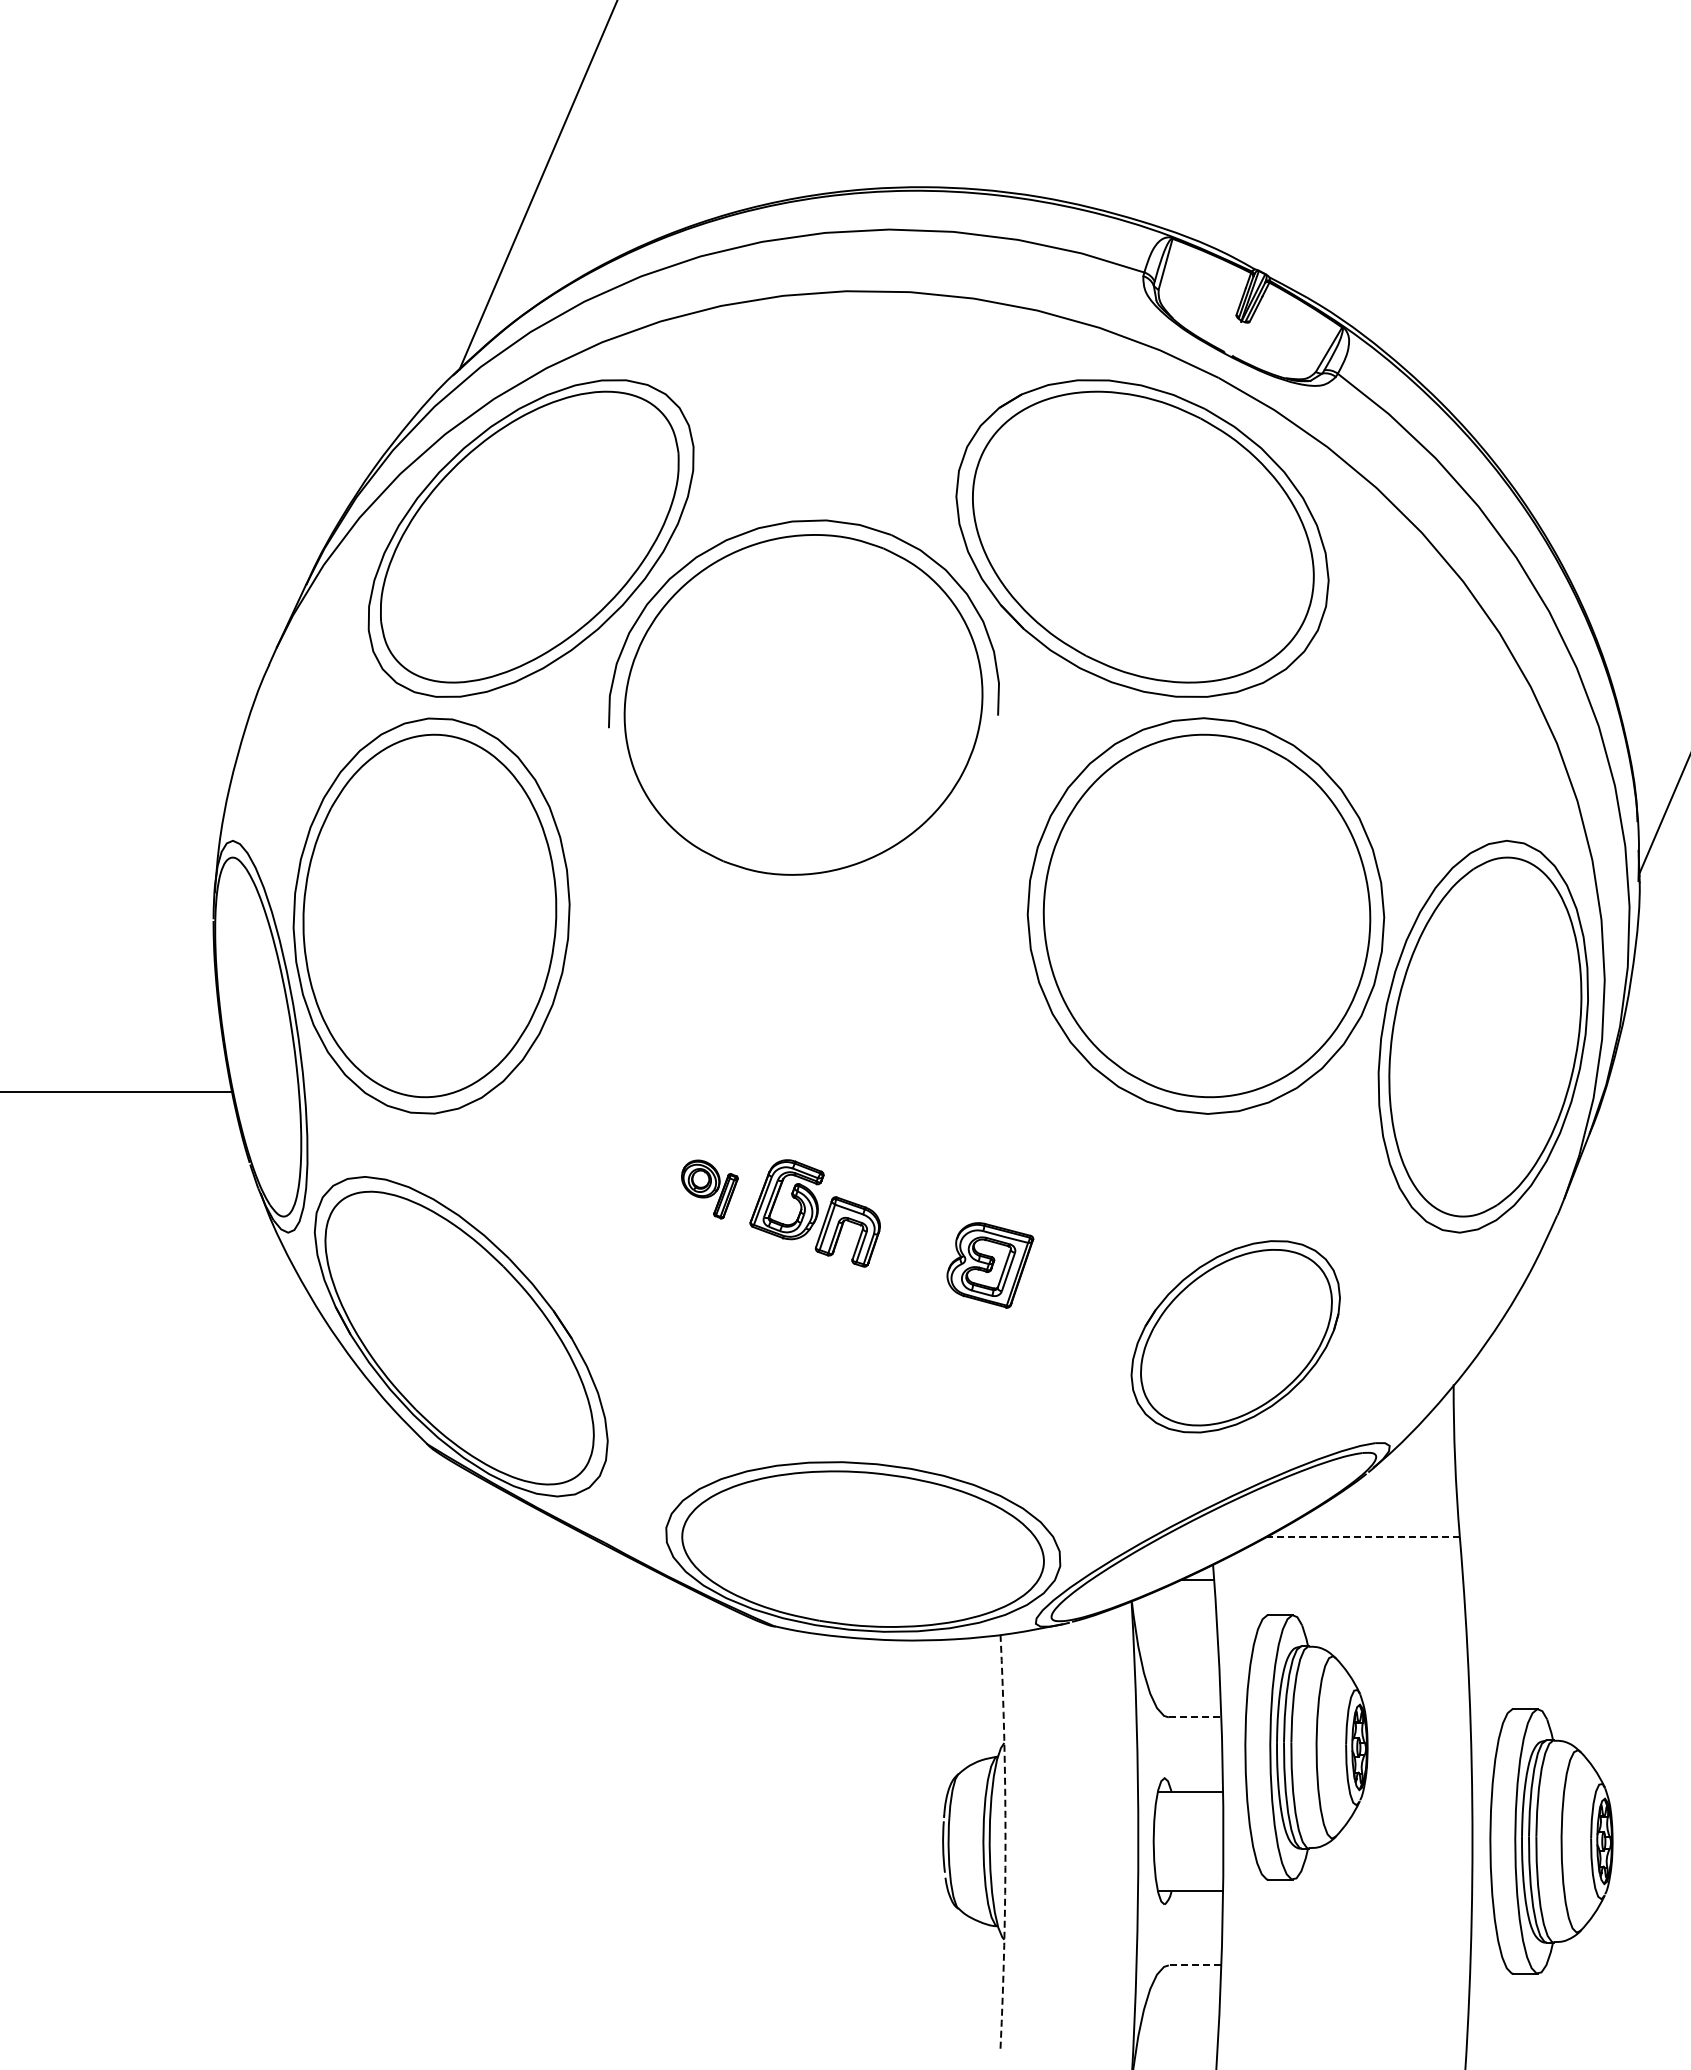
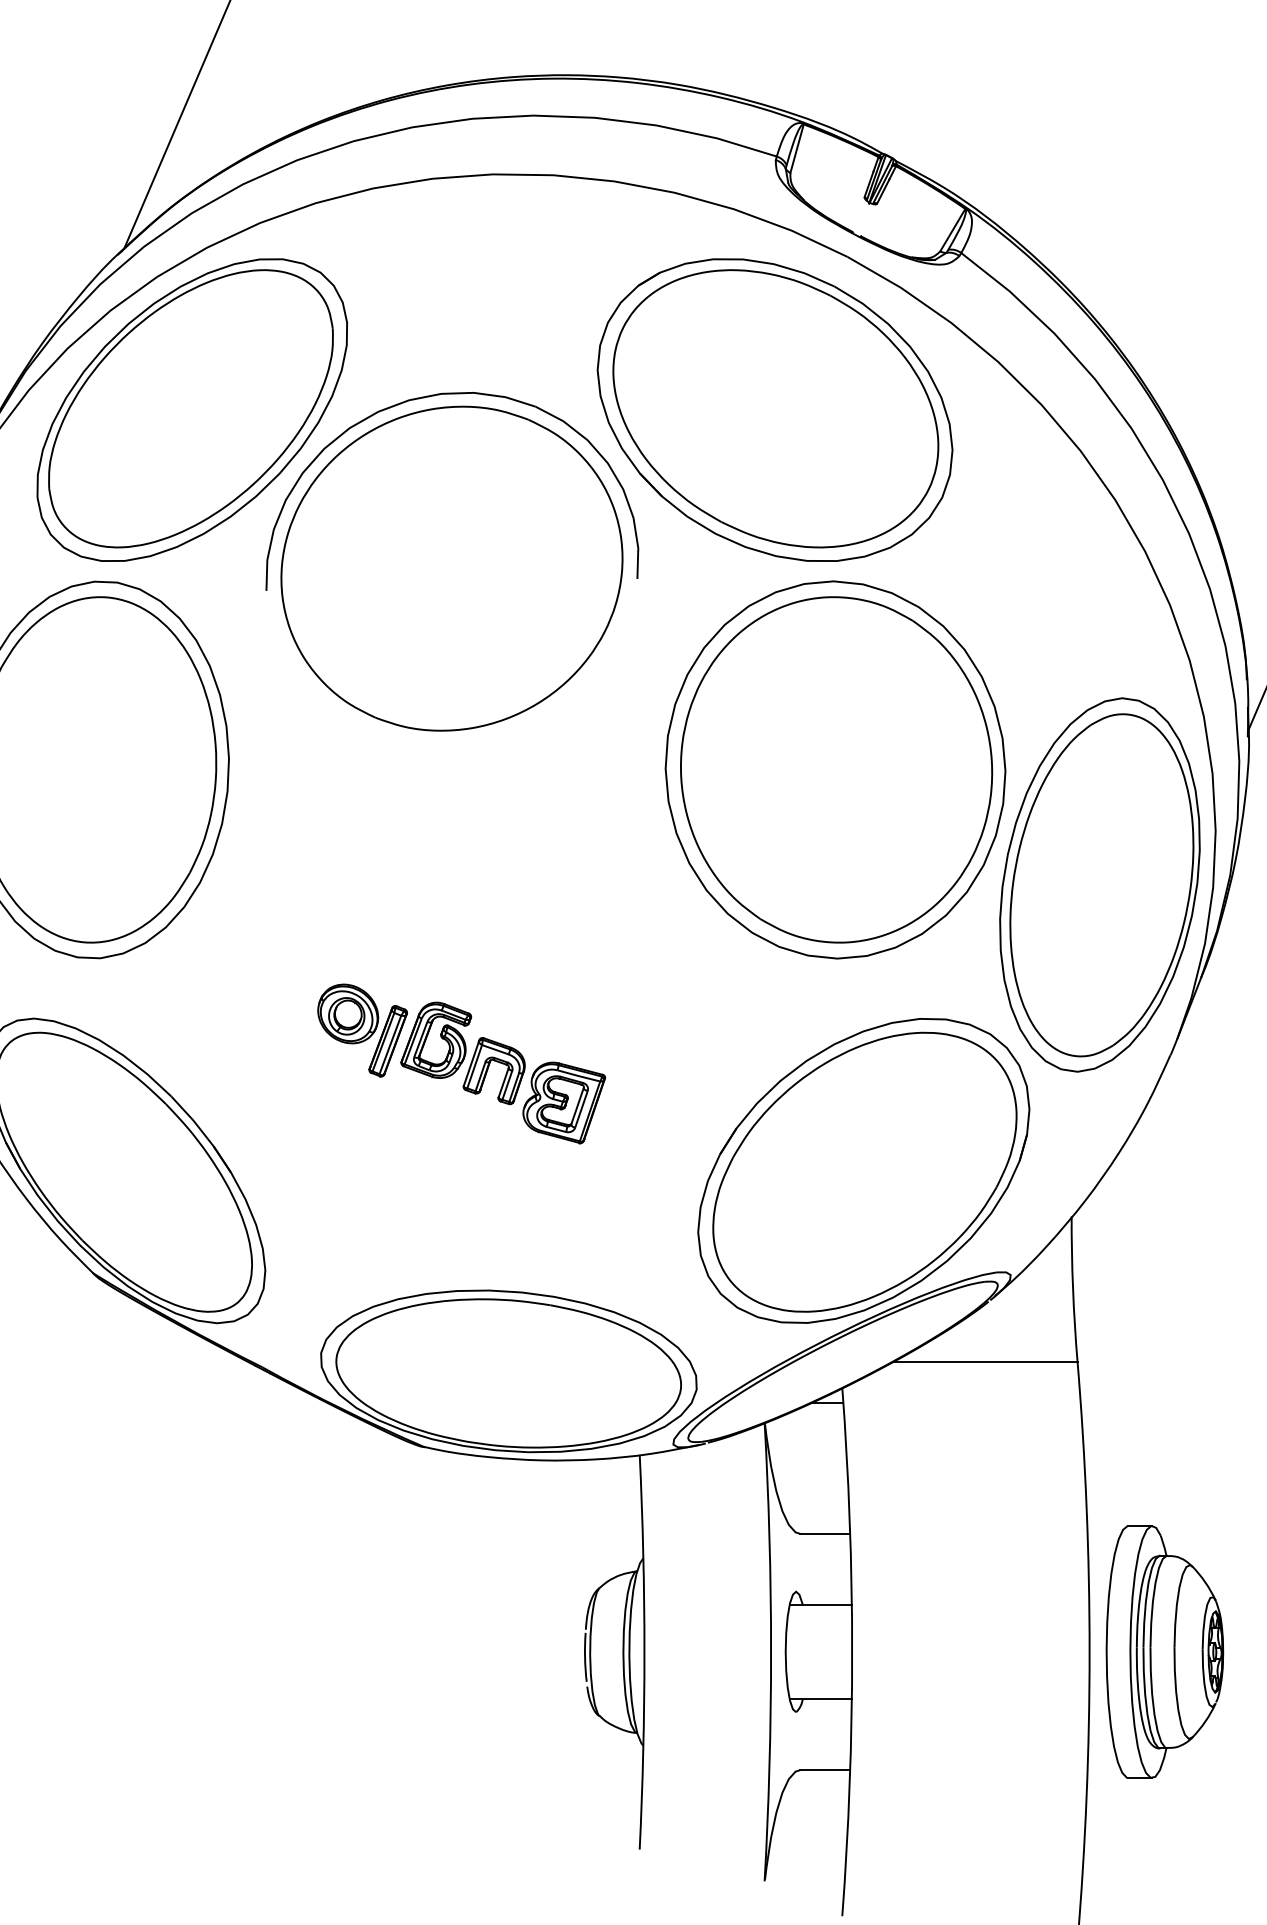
part: (709, 1189) -> (362, 1030), size x1.67
part: (990, 1265) -> (564, 1103), moved
part: (1235, 1336) -> (863, 1170), size x1.67
line: (1362, 1536) -> (984, 1361), dashed -> solid
line: (1195, 1717) -> (825, 1533), dashed -> solid
part: (1306, 1747) -> (931, 1562), removed
arc: (1005, 1841) -> (644, 1652), dashed -> solid
line: (1194, 1965) -> (824, 1770), dashed -> solid

